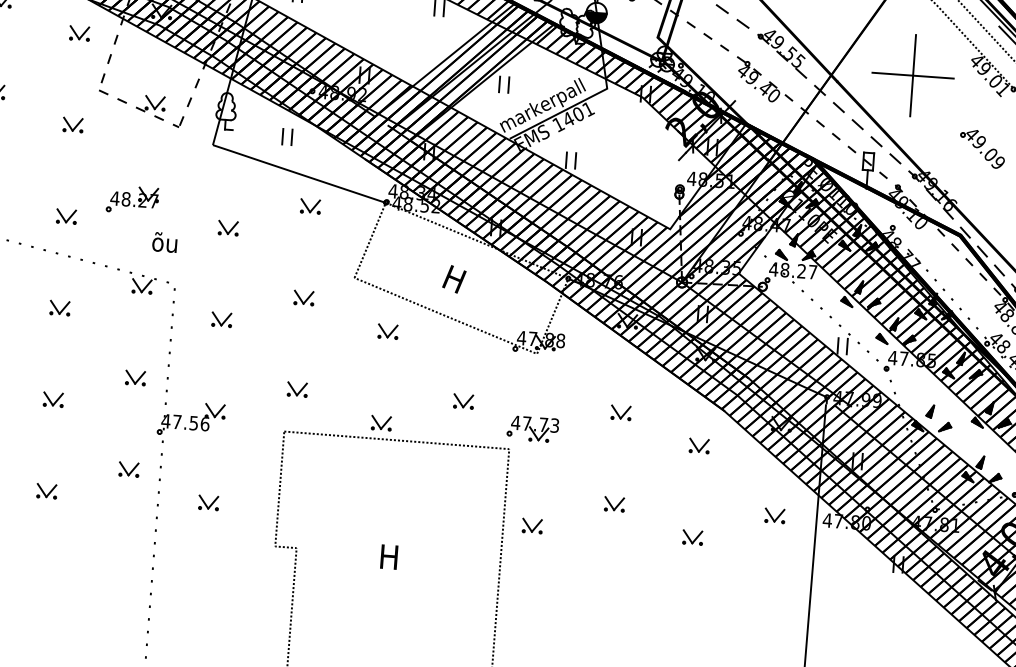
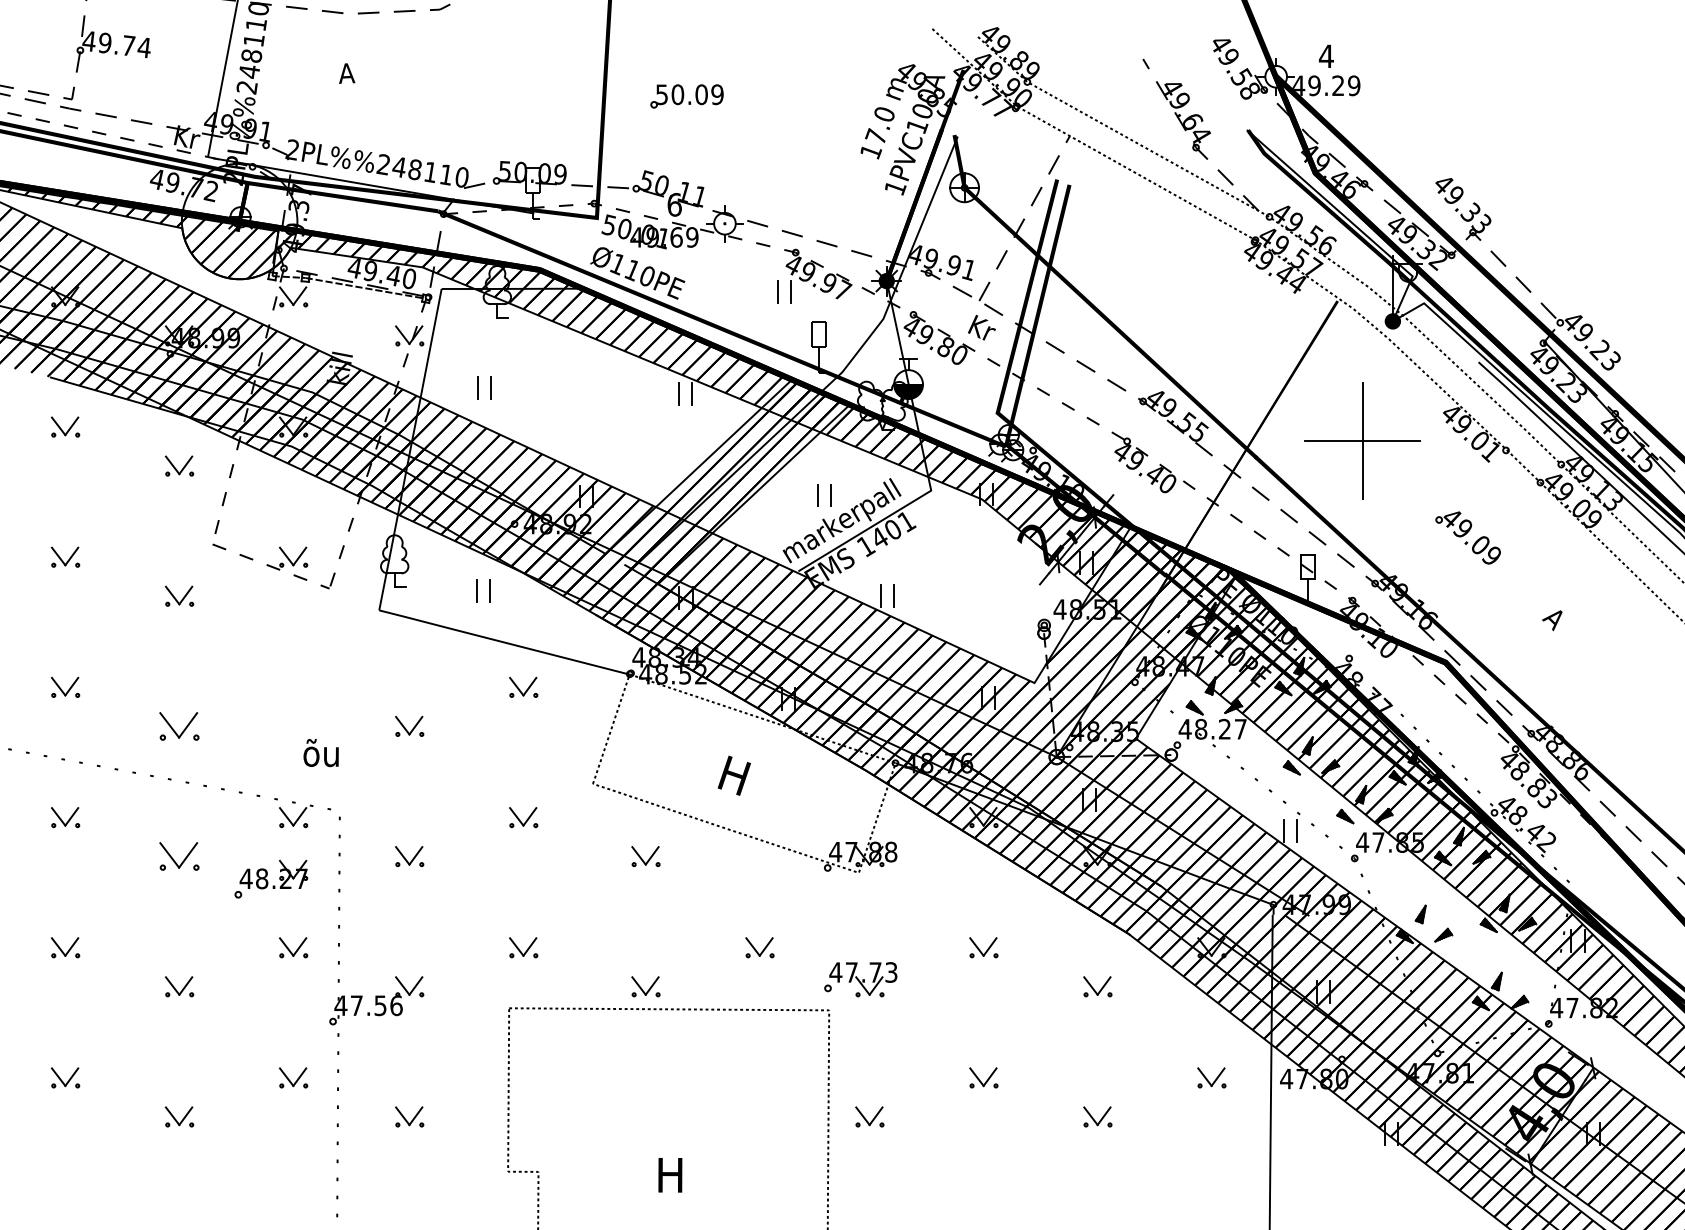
part: (504, 84) -> (824, 495), moved
part: (132, 199) -> (271, 878), moved
part: (66, 216) -> (179, 726), size x1.4
part: (60, 308) -> (179, 856), size x1.4

